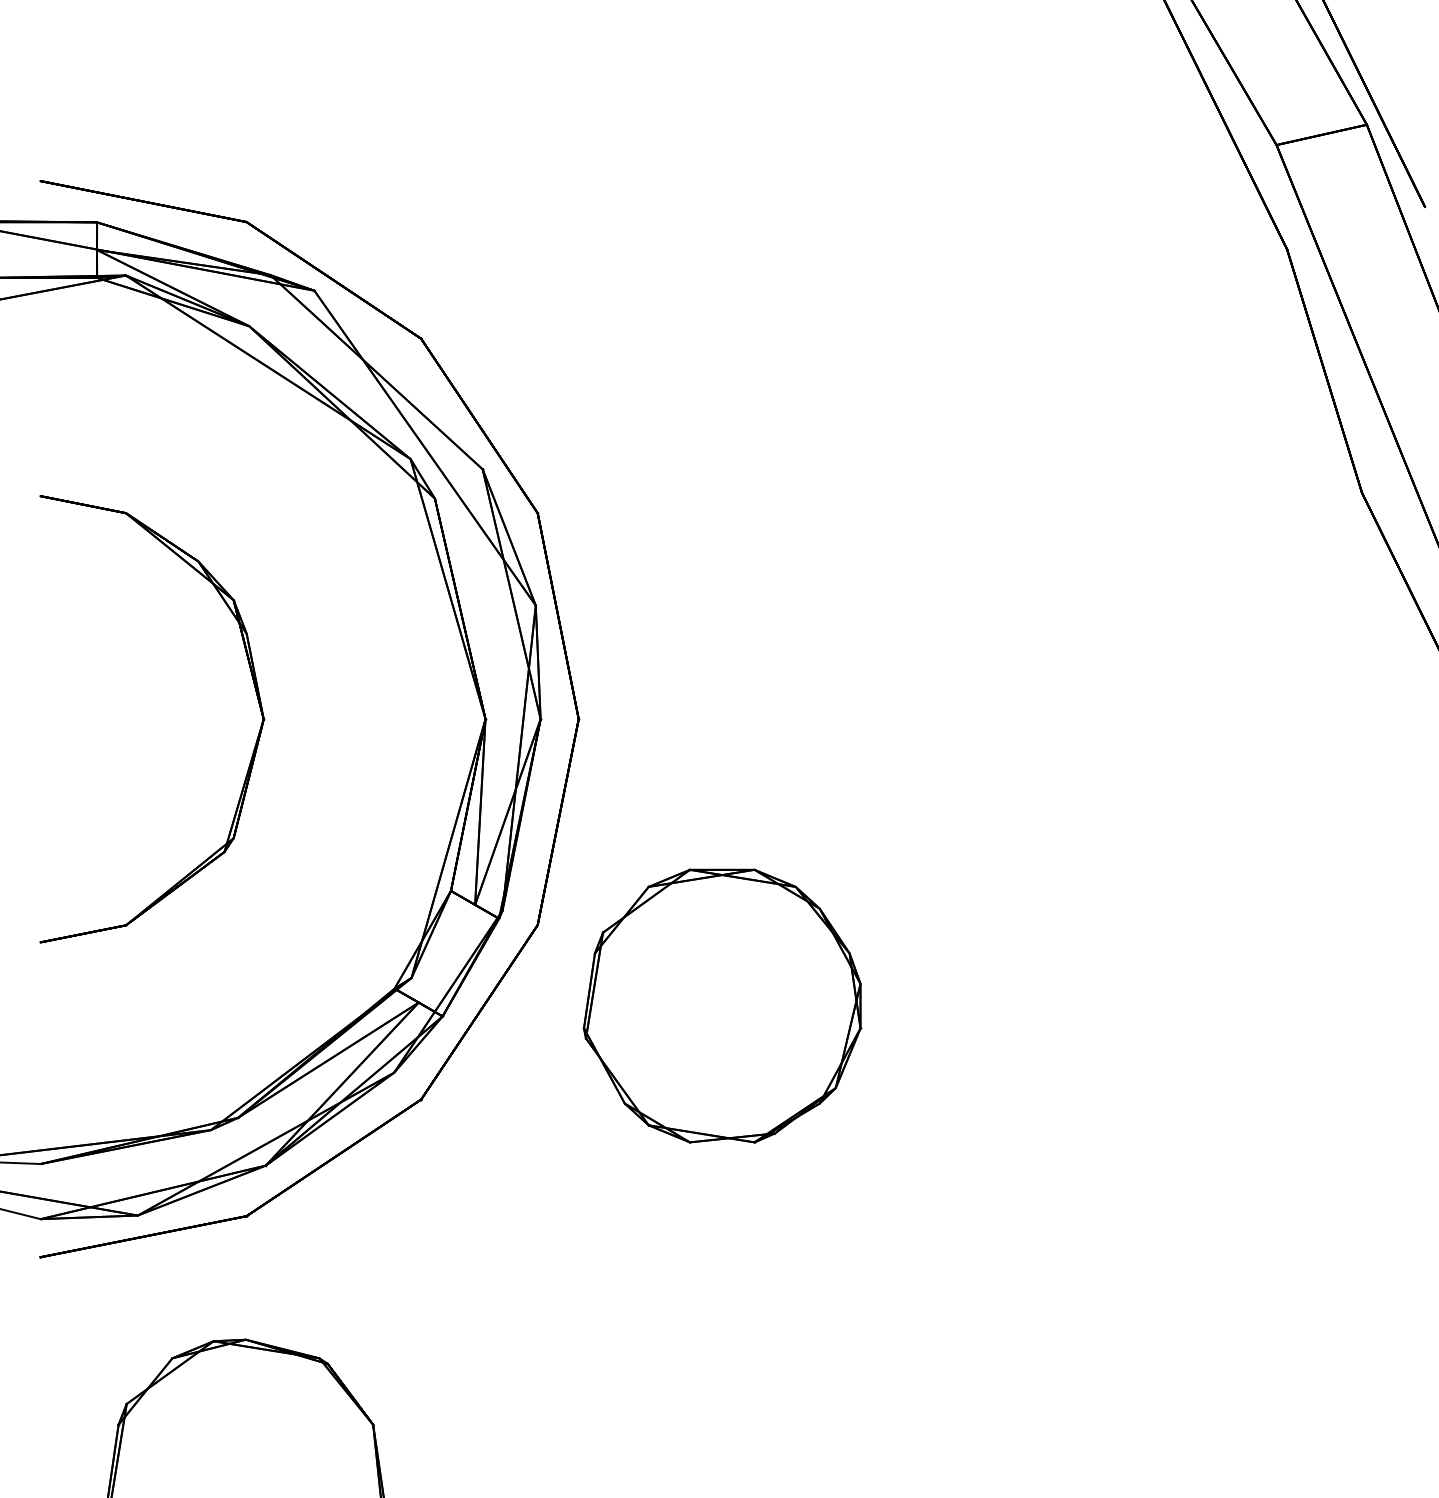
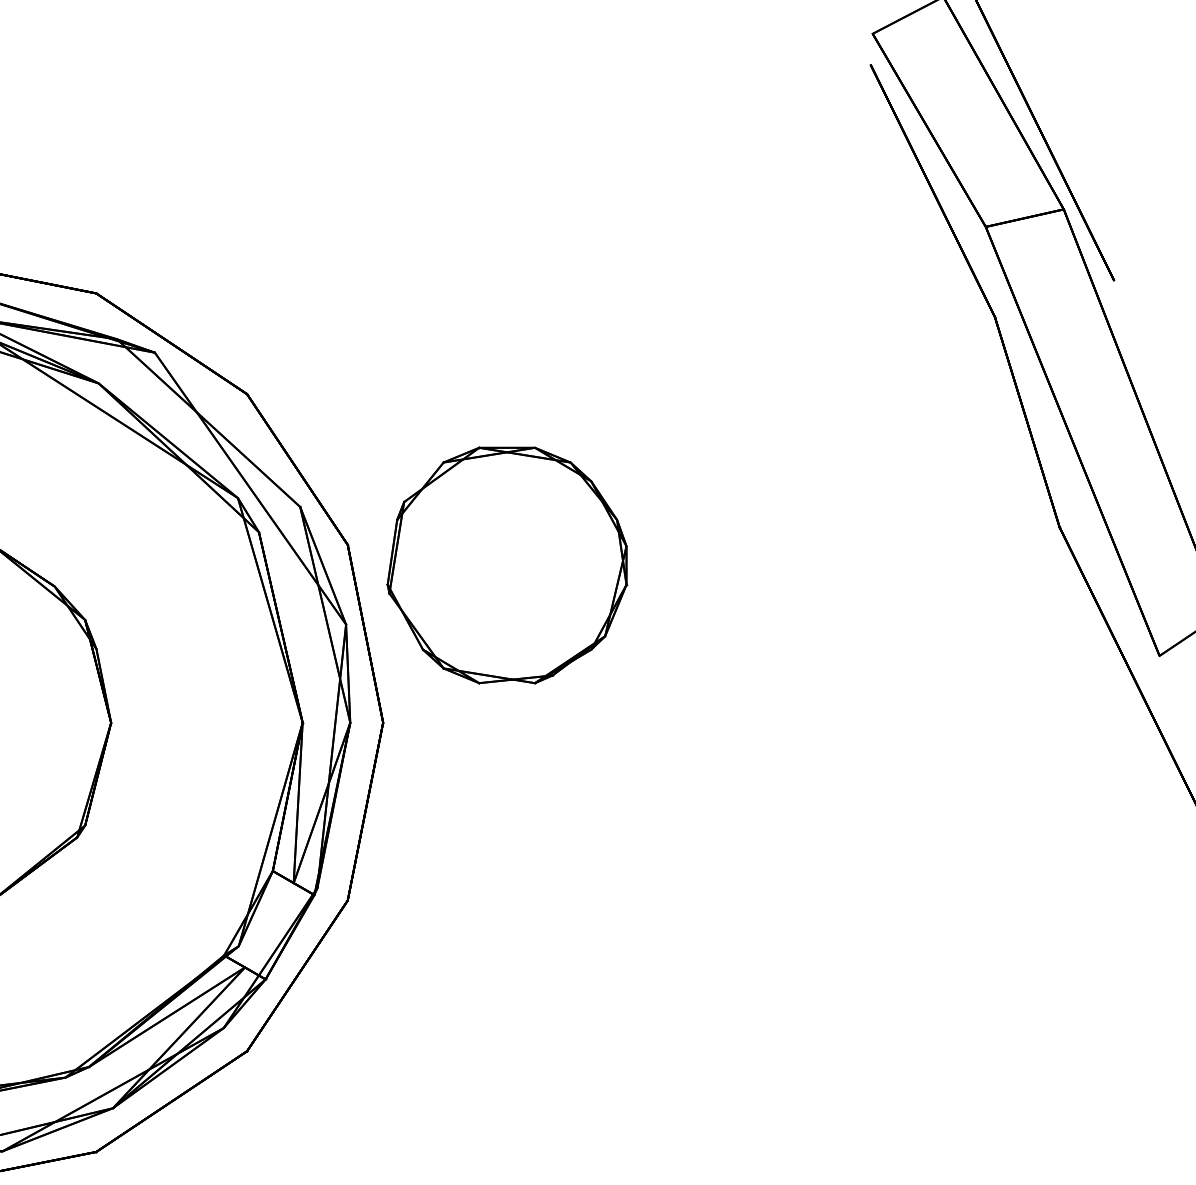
part: (722, 1005) -> (507, 564), moved

